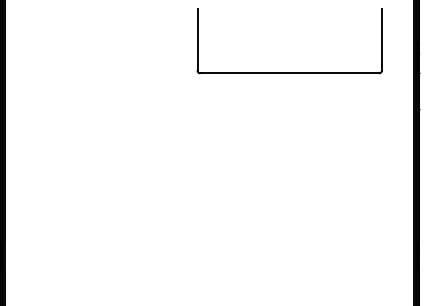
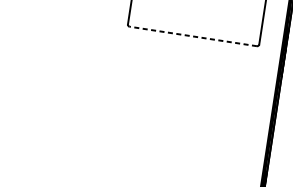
line: (289, 73) -> (193, 36), solid -> dashed

